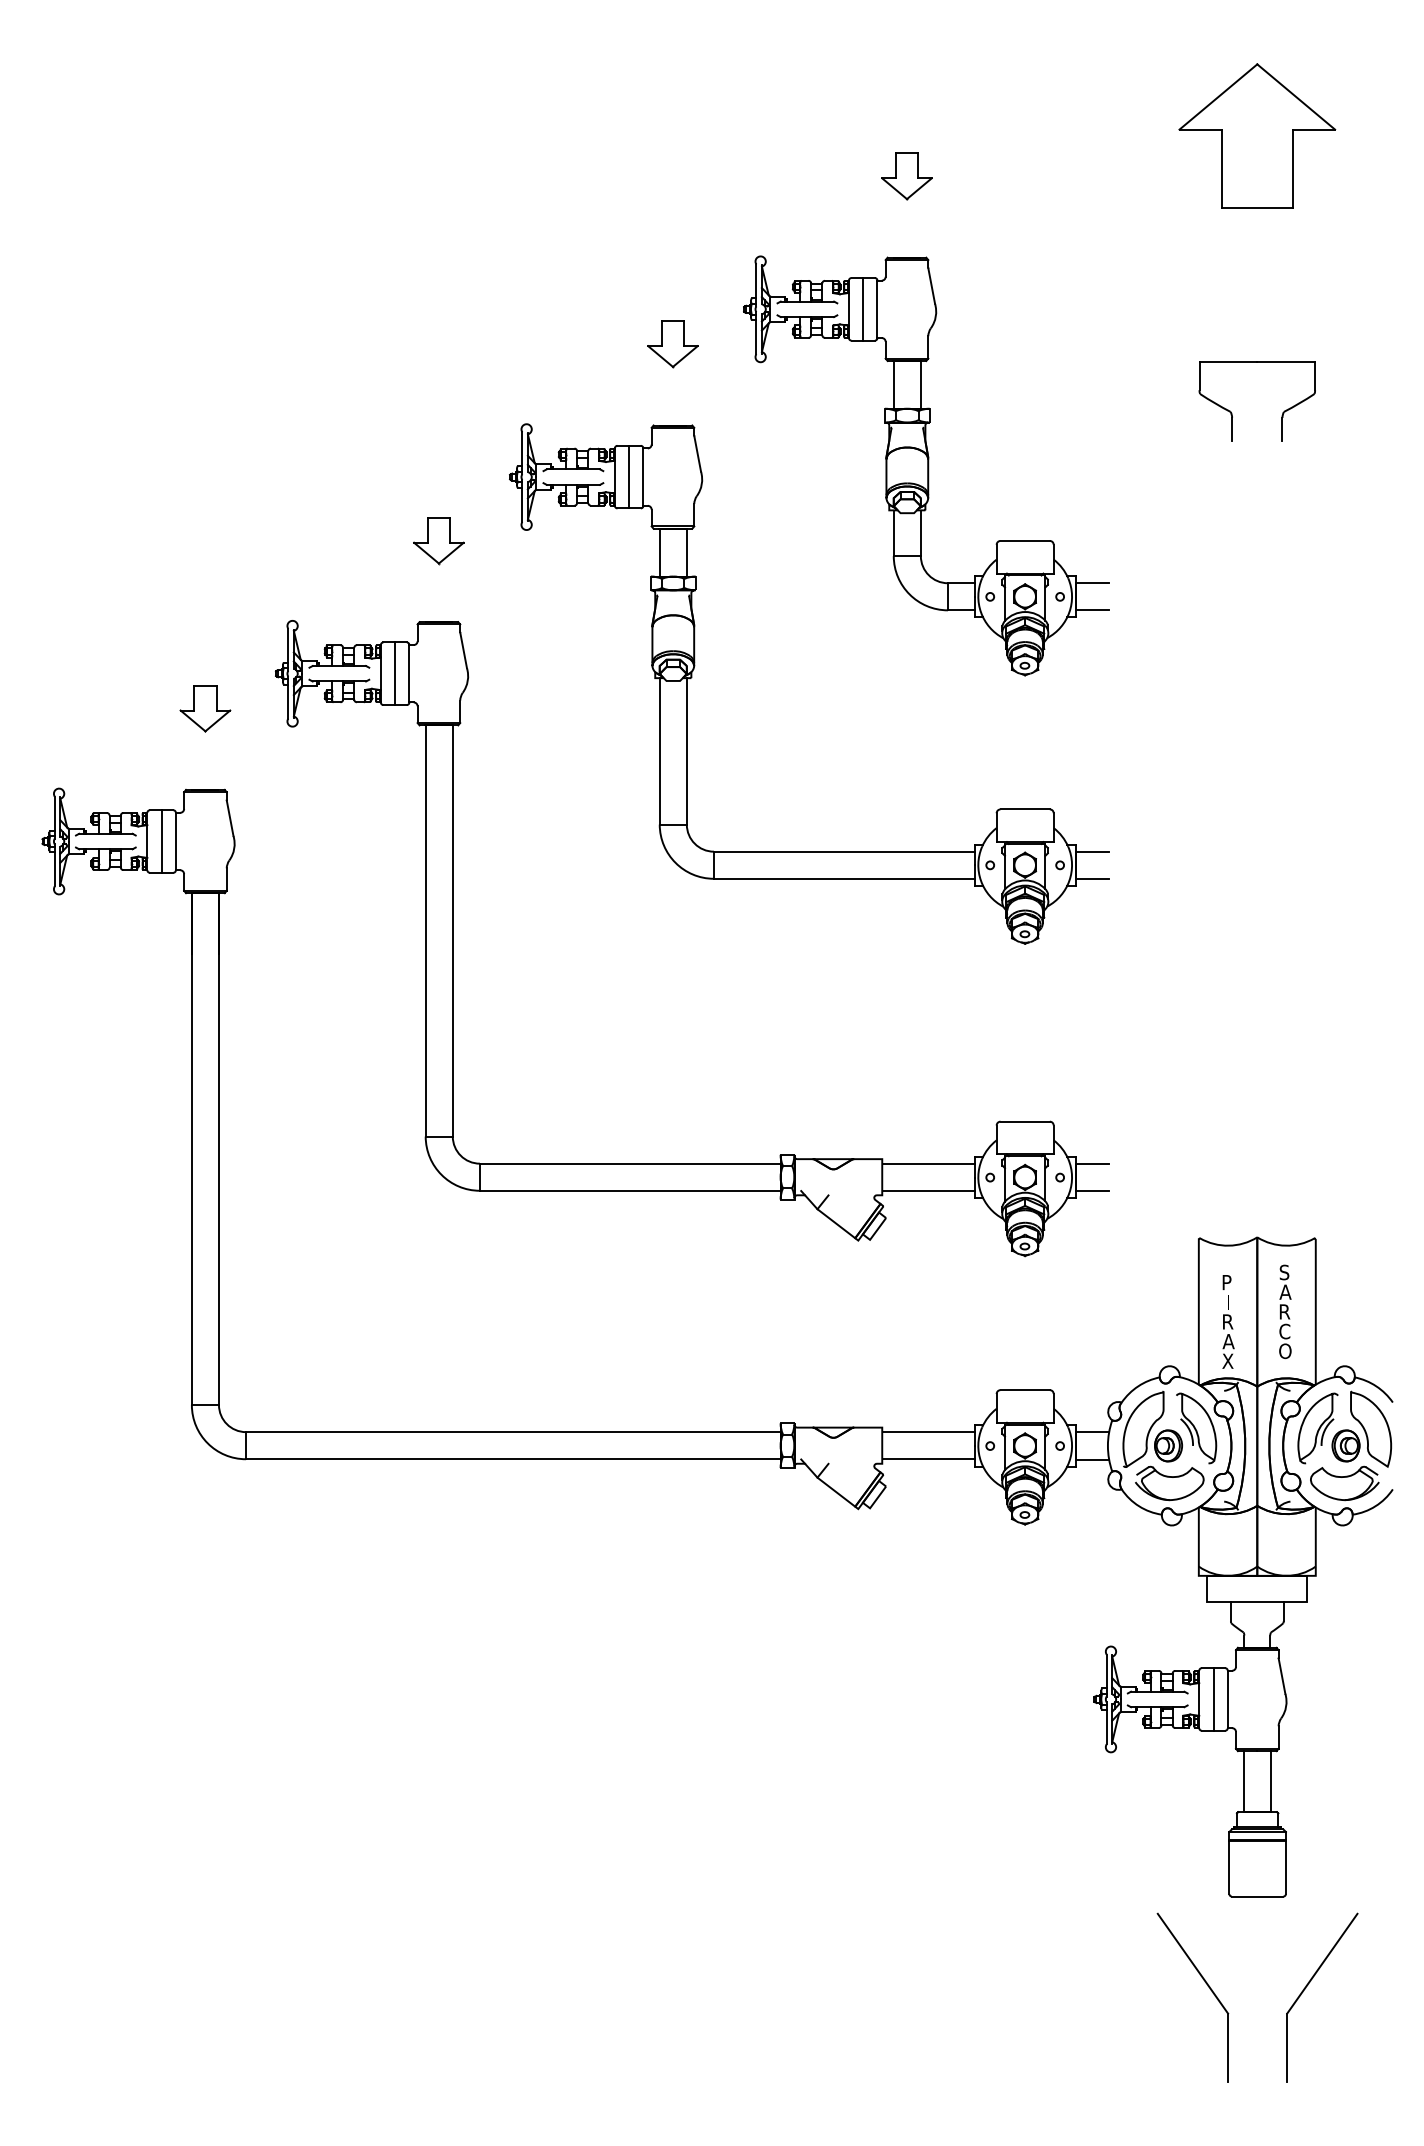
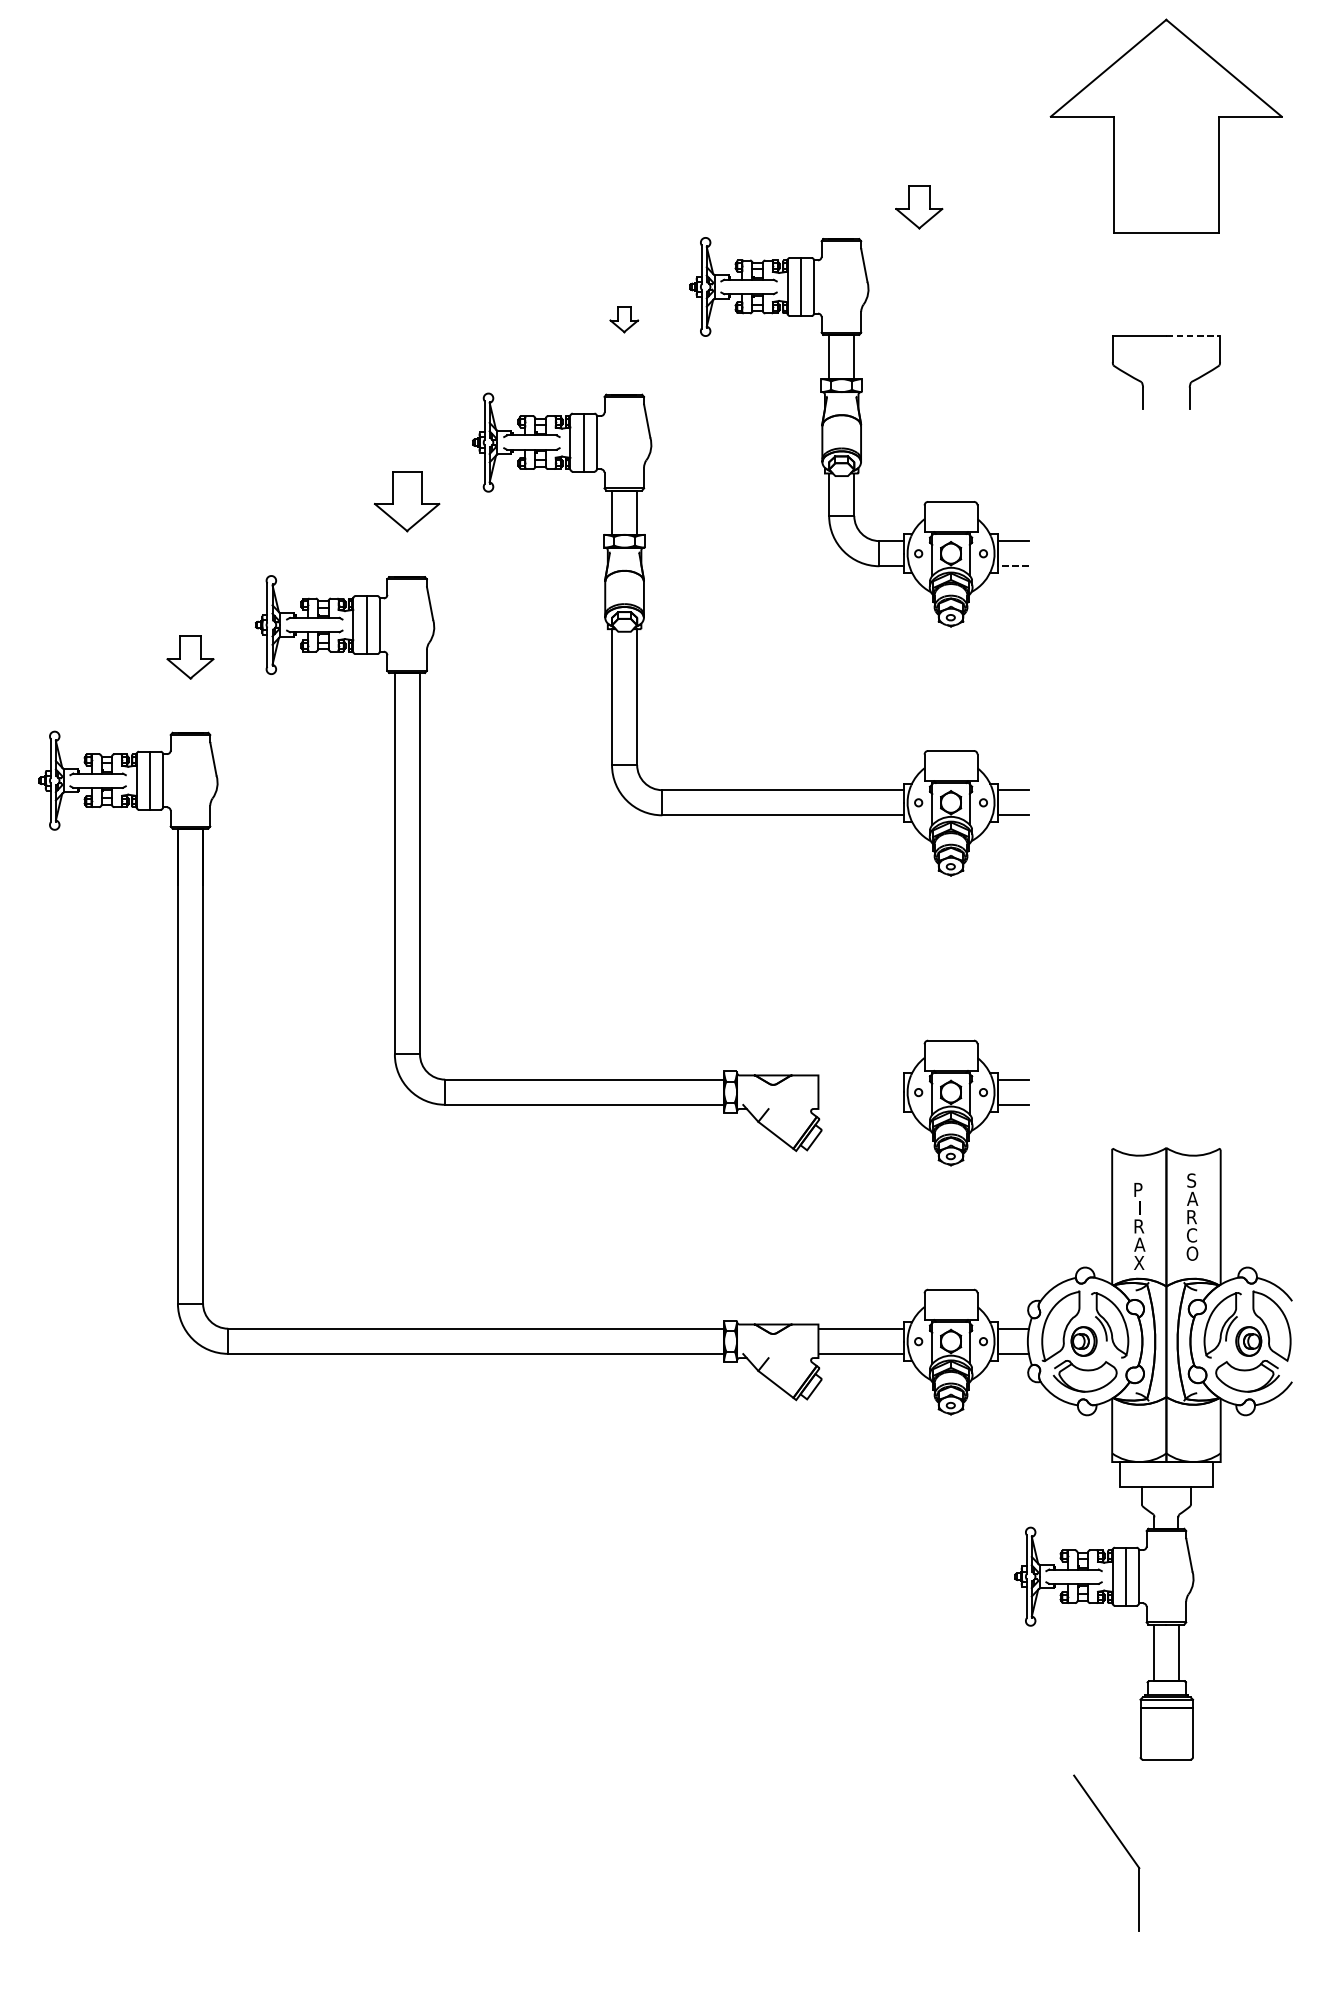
part: (1257, 135) -> (1166, 125), size x1.6
part: (906, 176) -> (918, 207), moved
part: (672, 344) -> (623, 319), size x0.6
line: (1286, 361) -> (1193, 335), solid -> dashed
part: (438, 541) -> (406, 502), size x1.4
line: (1092, 610) -> (1013, 566), solid -> dashed
line: (928, 1163) -> (861, 1079), removed
line: (928, 1190) -> (861, 1104), removed
part: (1306, 1988) -> (1212, 1844), removed

